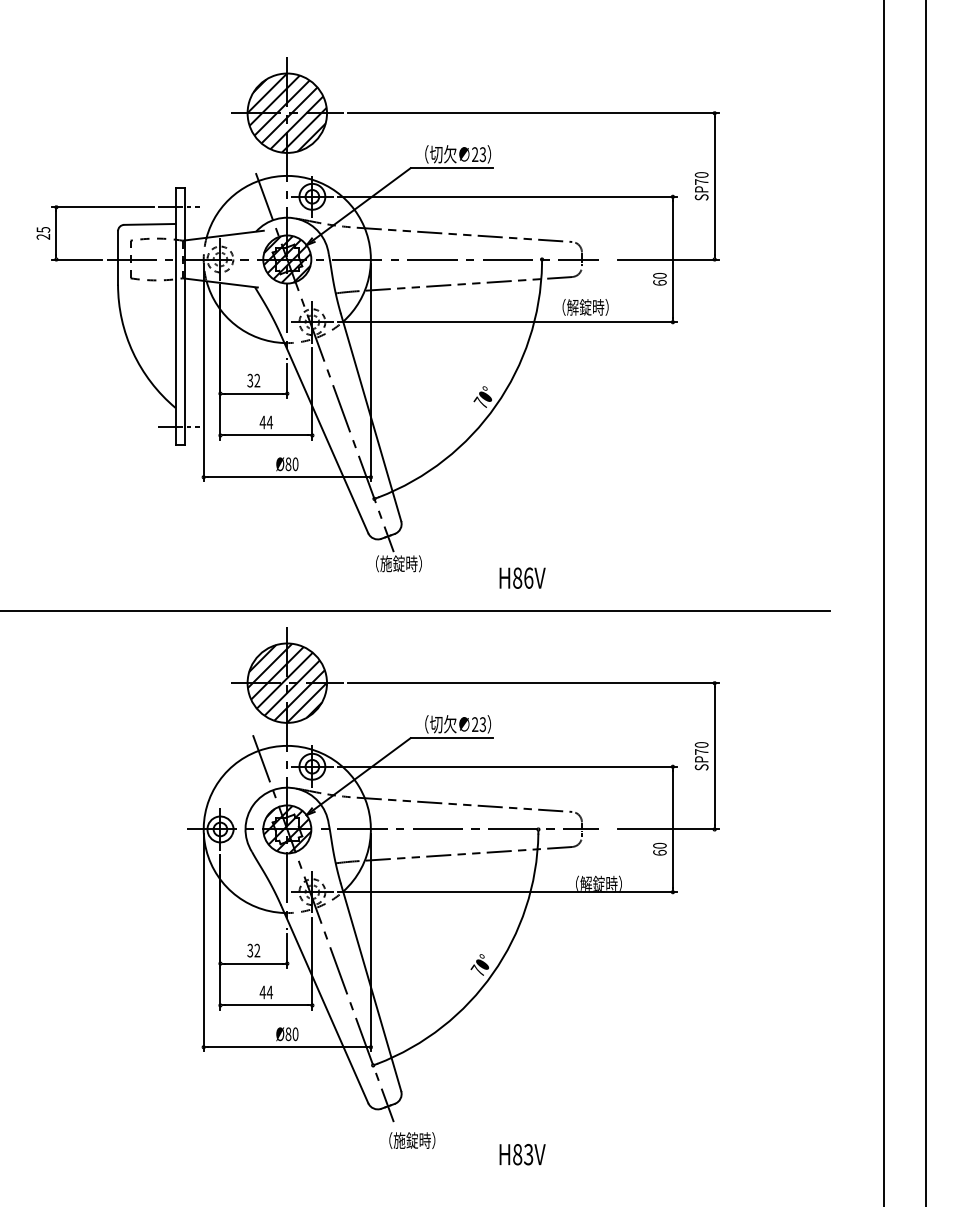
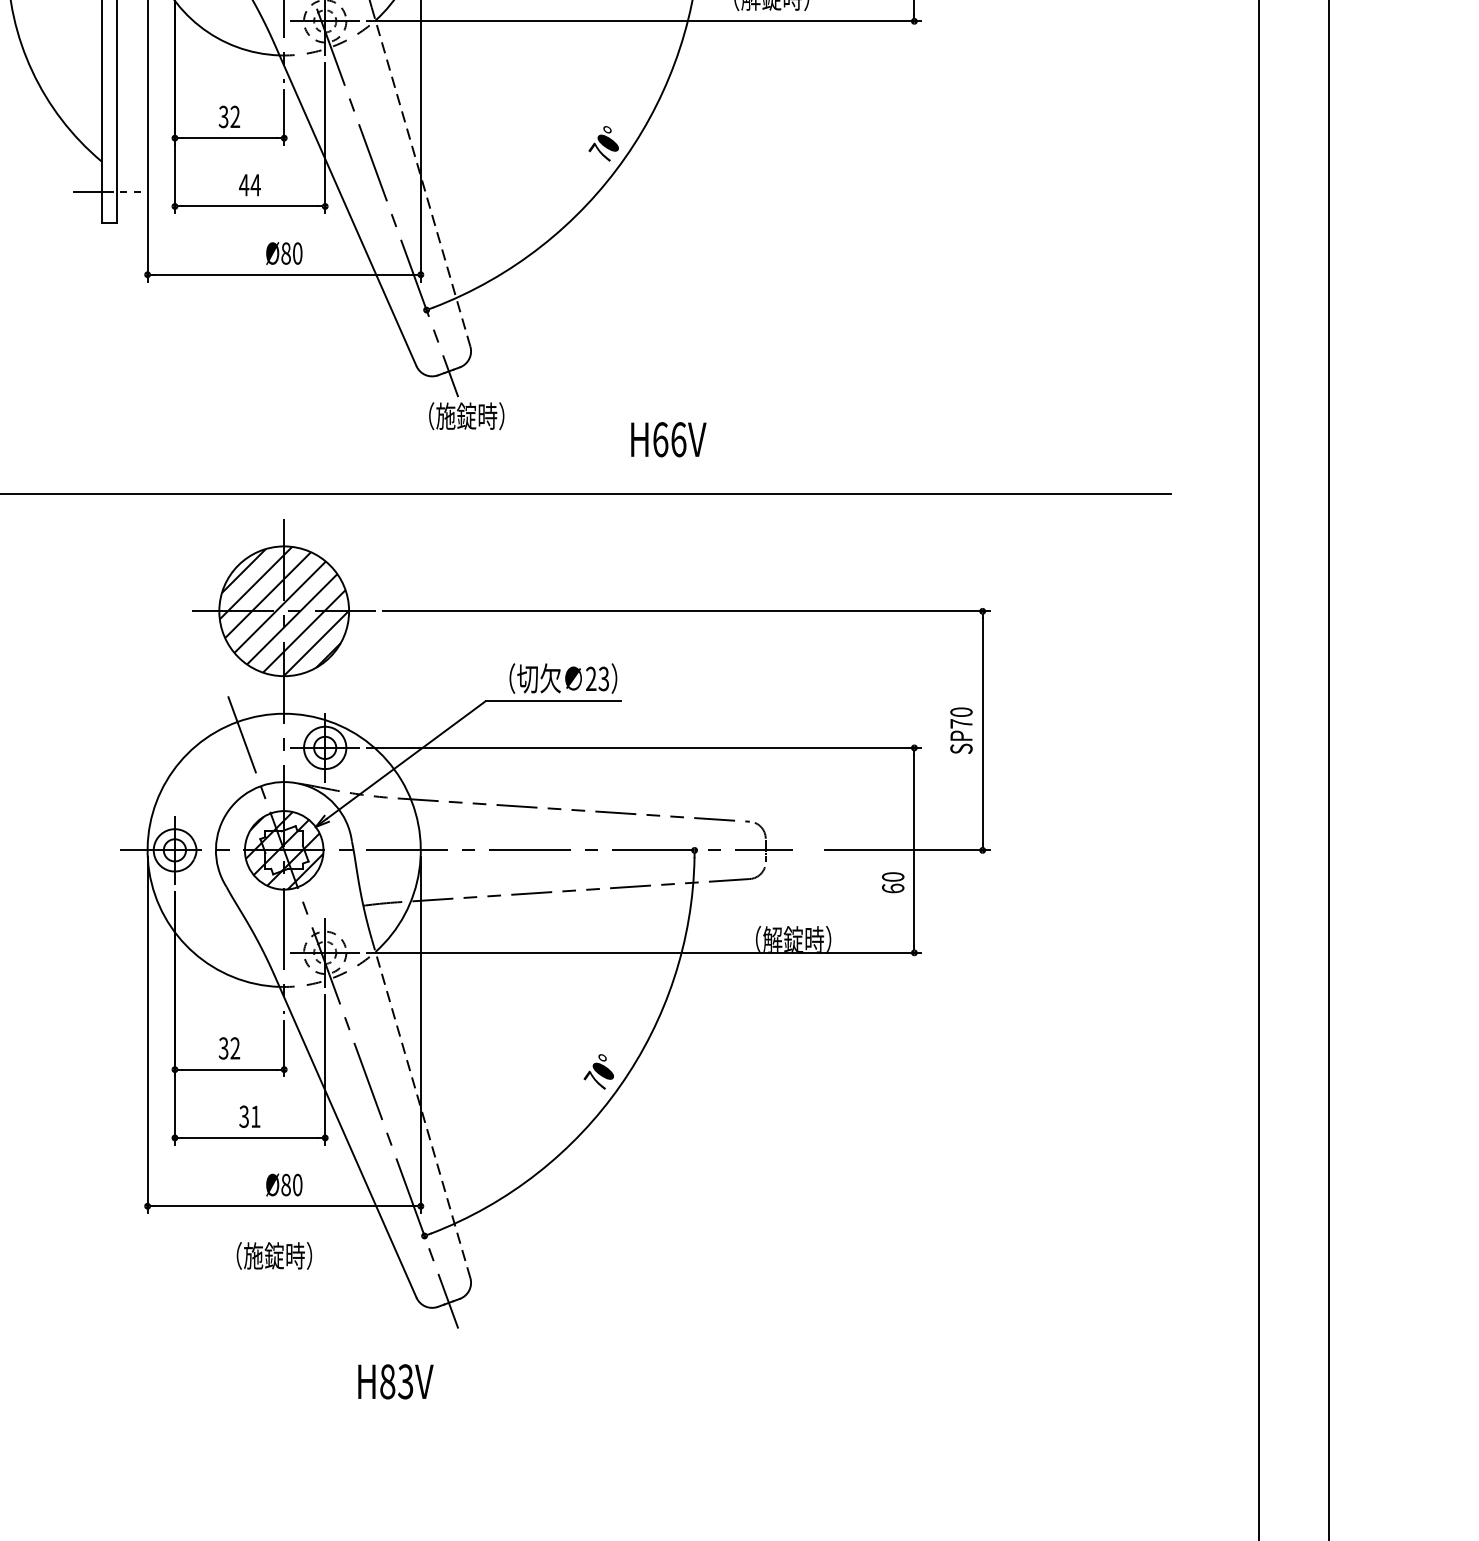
line: (371, 417) -> (421, 177), solid -> dashed
text: (517, 577) -> (660, 438), H86V -> H66V
line: (371, 987) -> (421, 1108), solid -> dashed
text: (266, 992) -> (250, 1116), 44 -> 31
text: (412, 1140) -> (274, 1255), moved
text: (522, 1154) -> (395, 1381), moved

